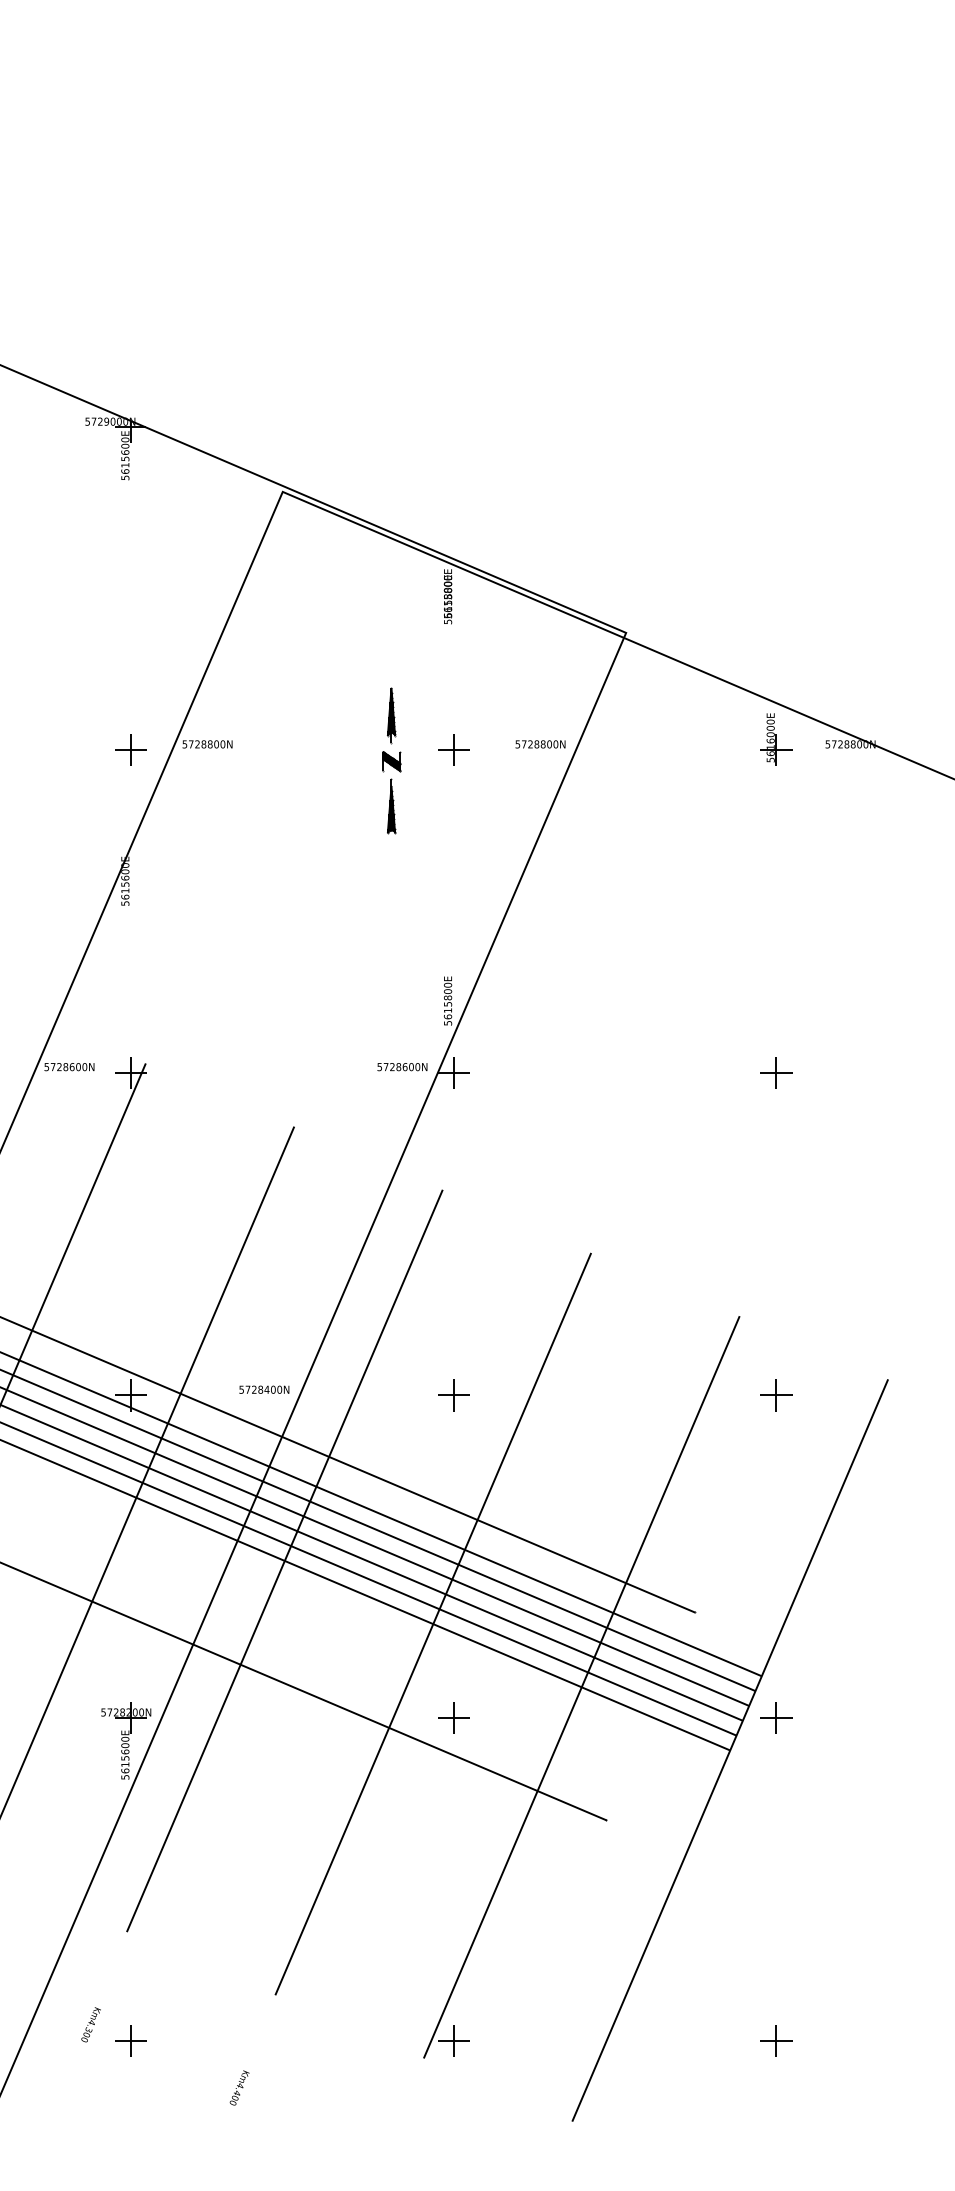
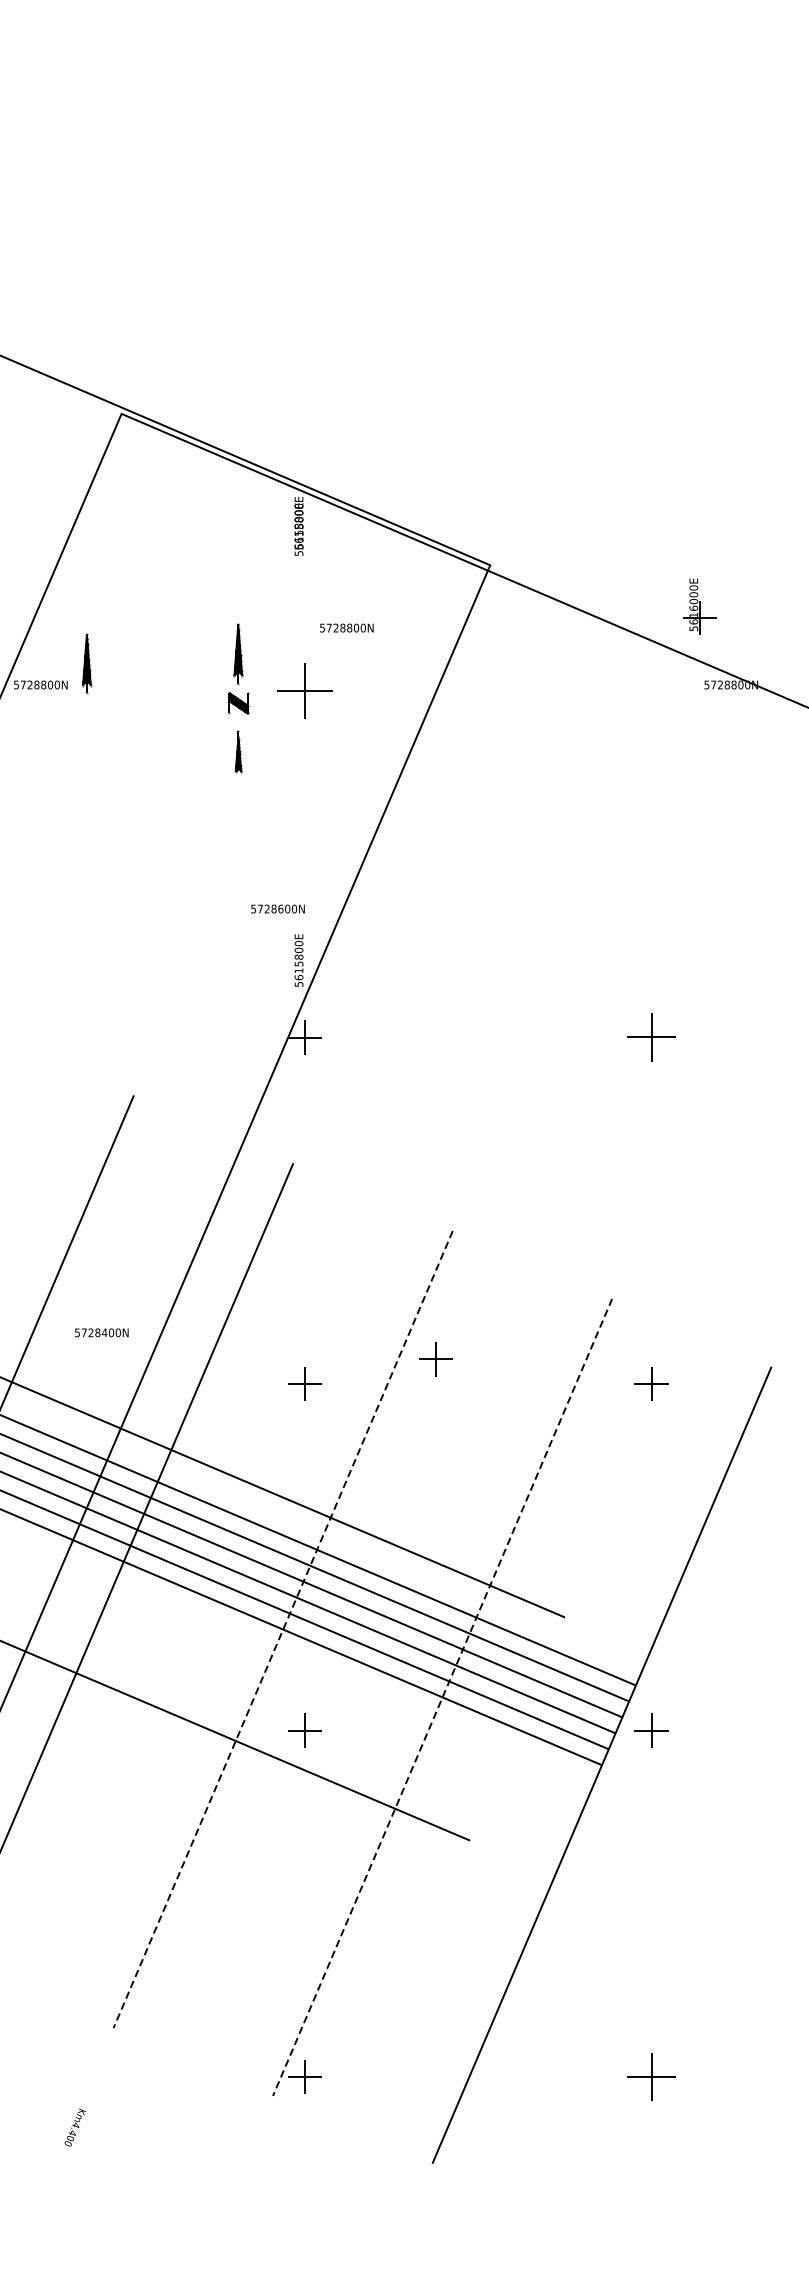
part: (250, 724) -> (86, 663), added
part: (776, 739) -> (700, 606), moved
text: (540, 744) -> (346, 628), moved
part: (453, 749) -> (304, 690), size x1.6
part: (391, 806) -> (238, 751), size x0.7
text: (402, 1067) -> (278, 909), moved
part: (776, 1072) -> (651, 1037), size x1.4
part: (575, 1372) -> (435, 1359), added
text: (264, 1389) -> (101, 1332), moved
line: (433, 1624) -> (283, 1629), solid -> dashed
line: (581, 1687) -> (442, 1697), solid -> dashed
part: (776, 2040) -> (651, 2076), size x1.4

